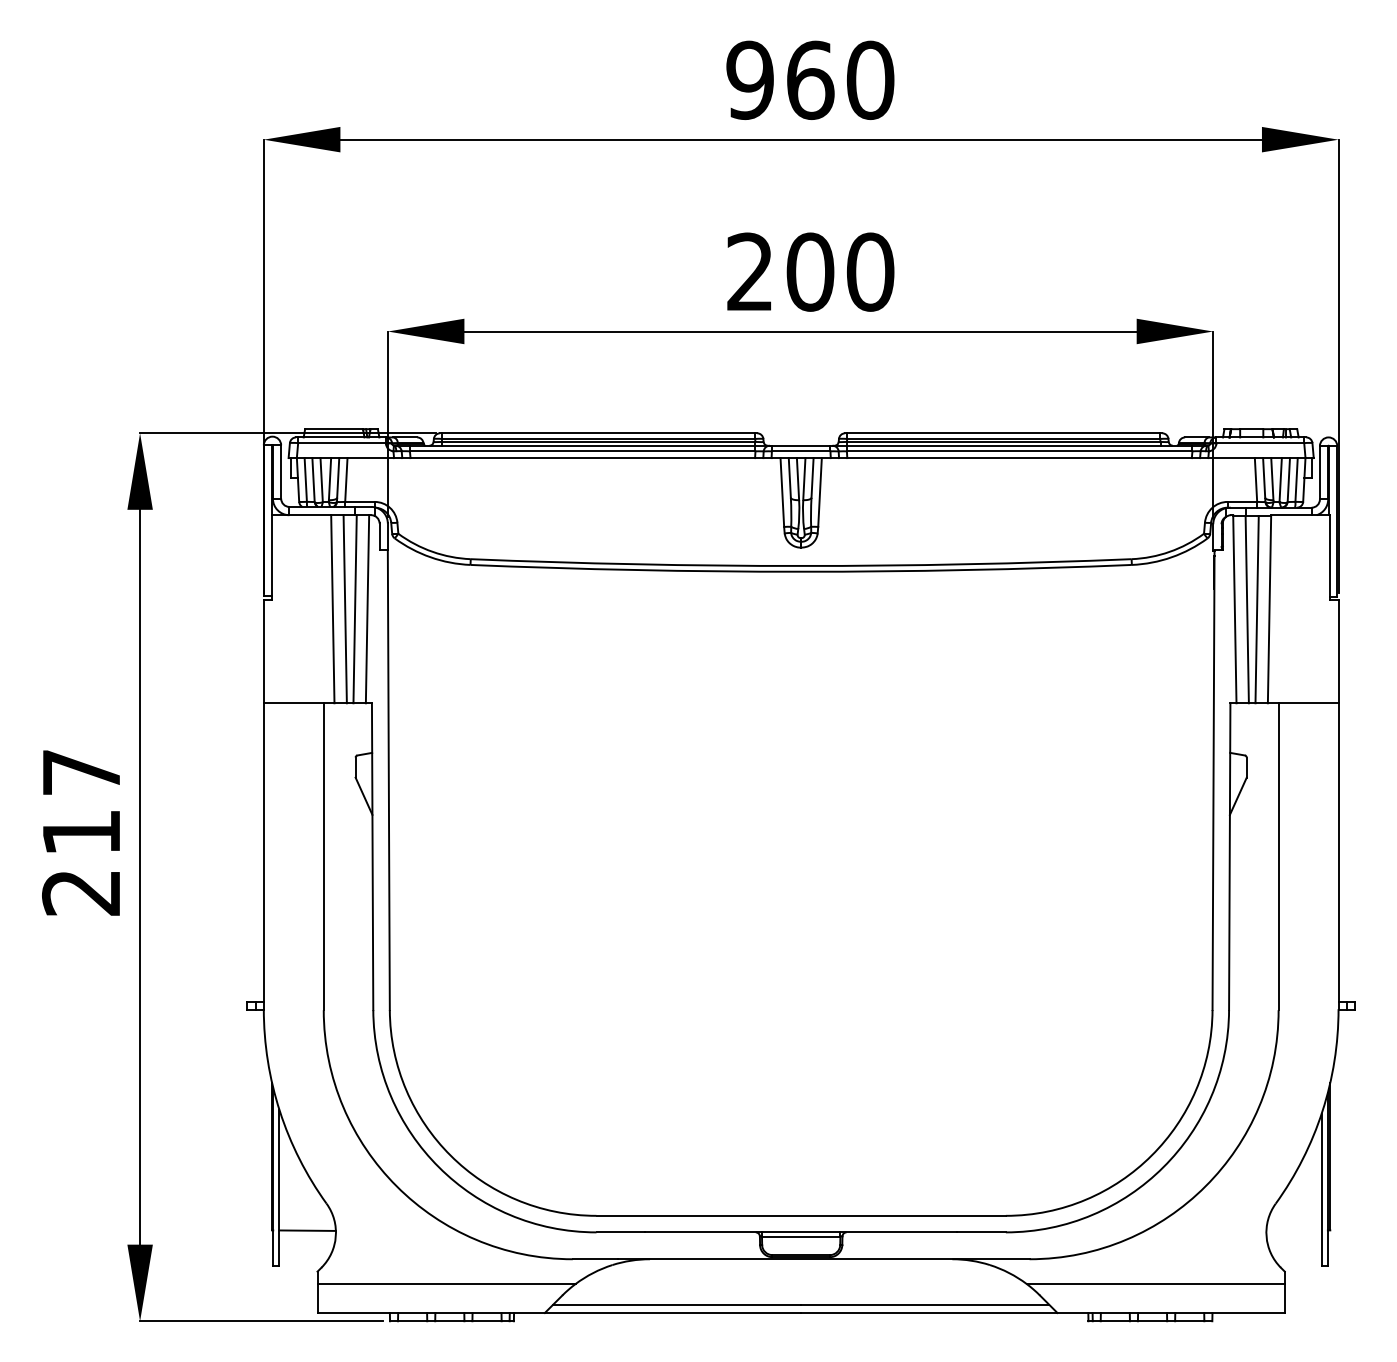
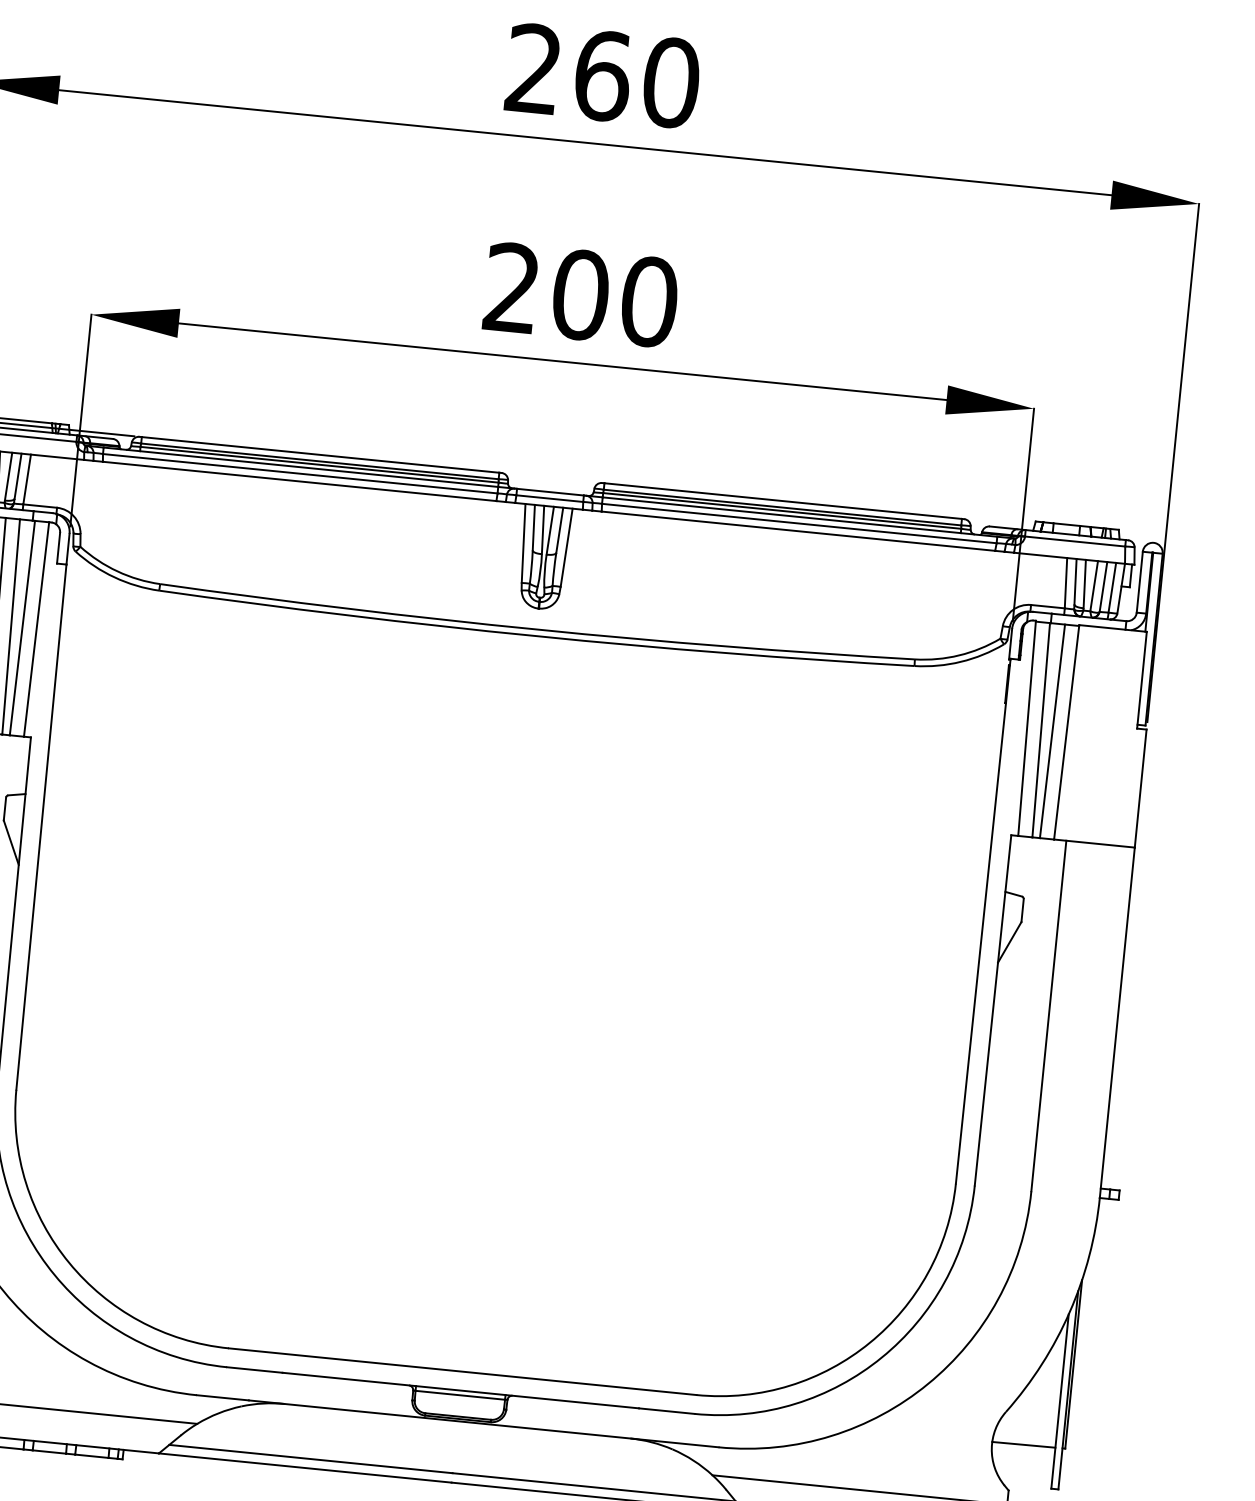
text: (749, 80) -> (533, 69), 960 -> 260
line: (1293, 1230) -> (1023, 1444), added

